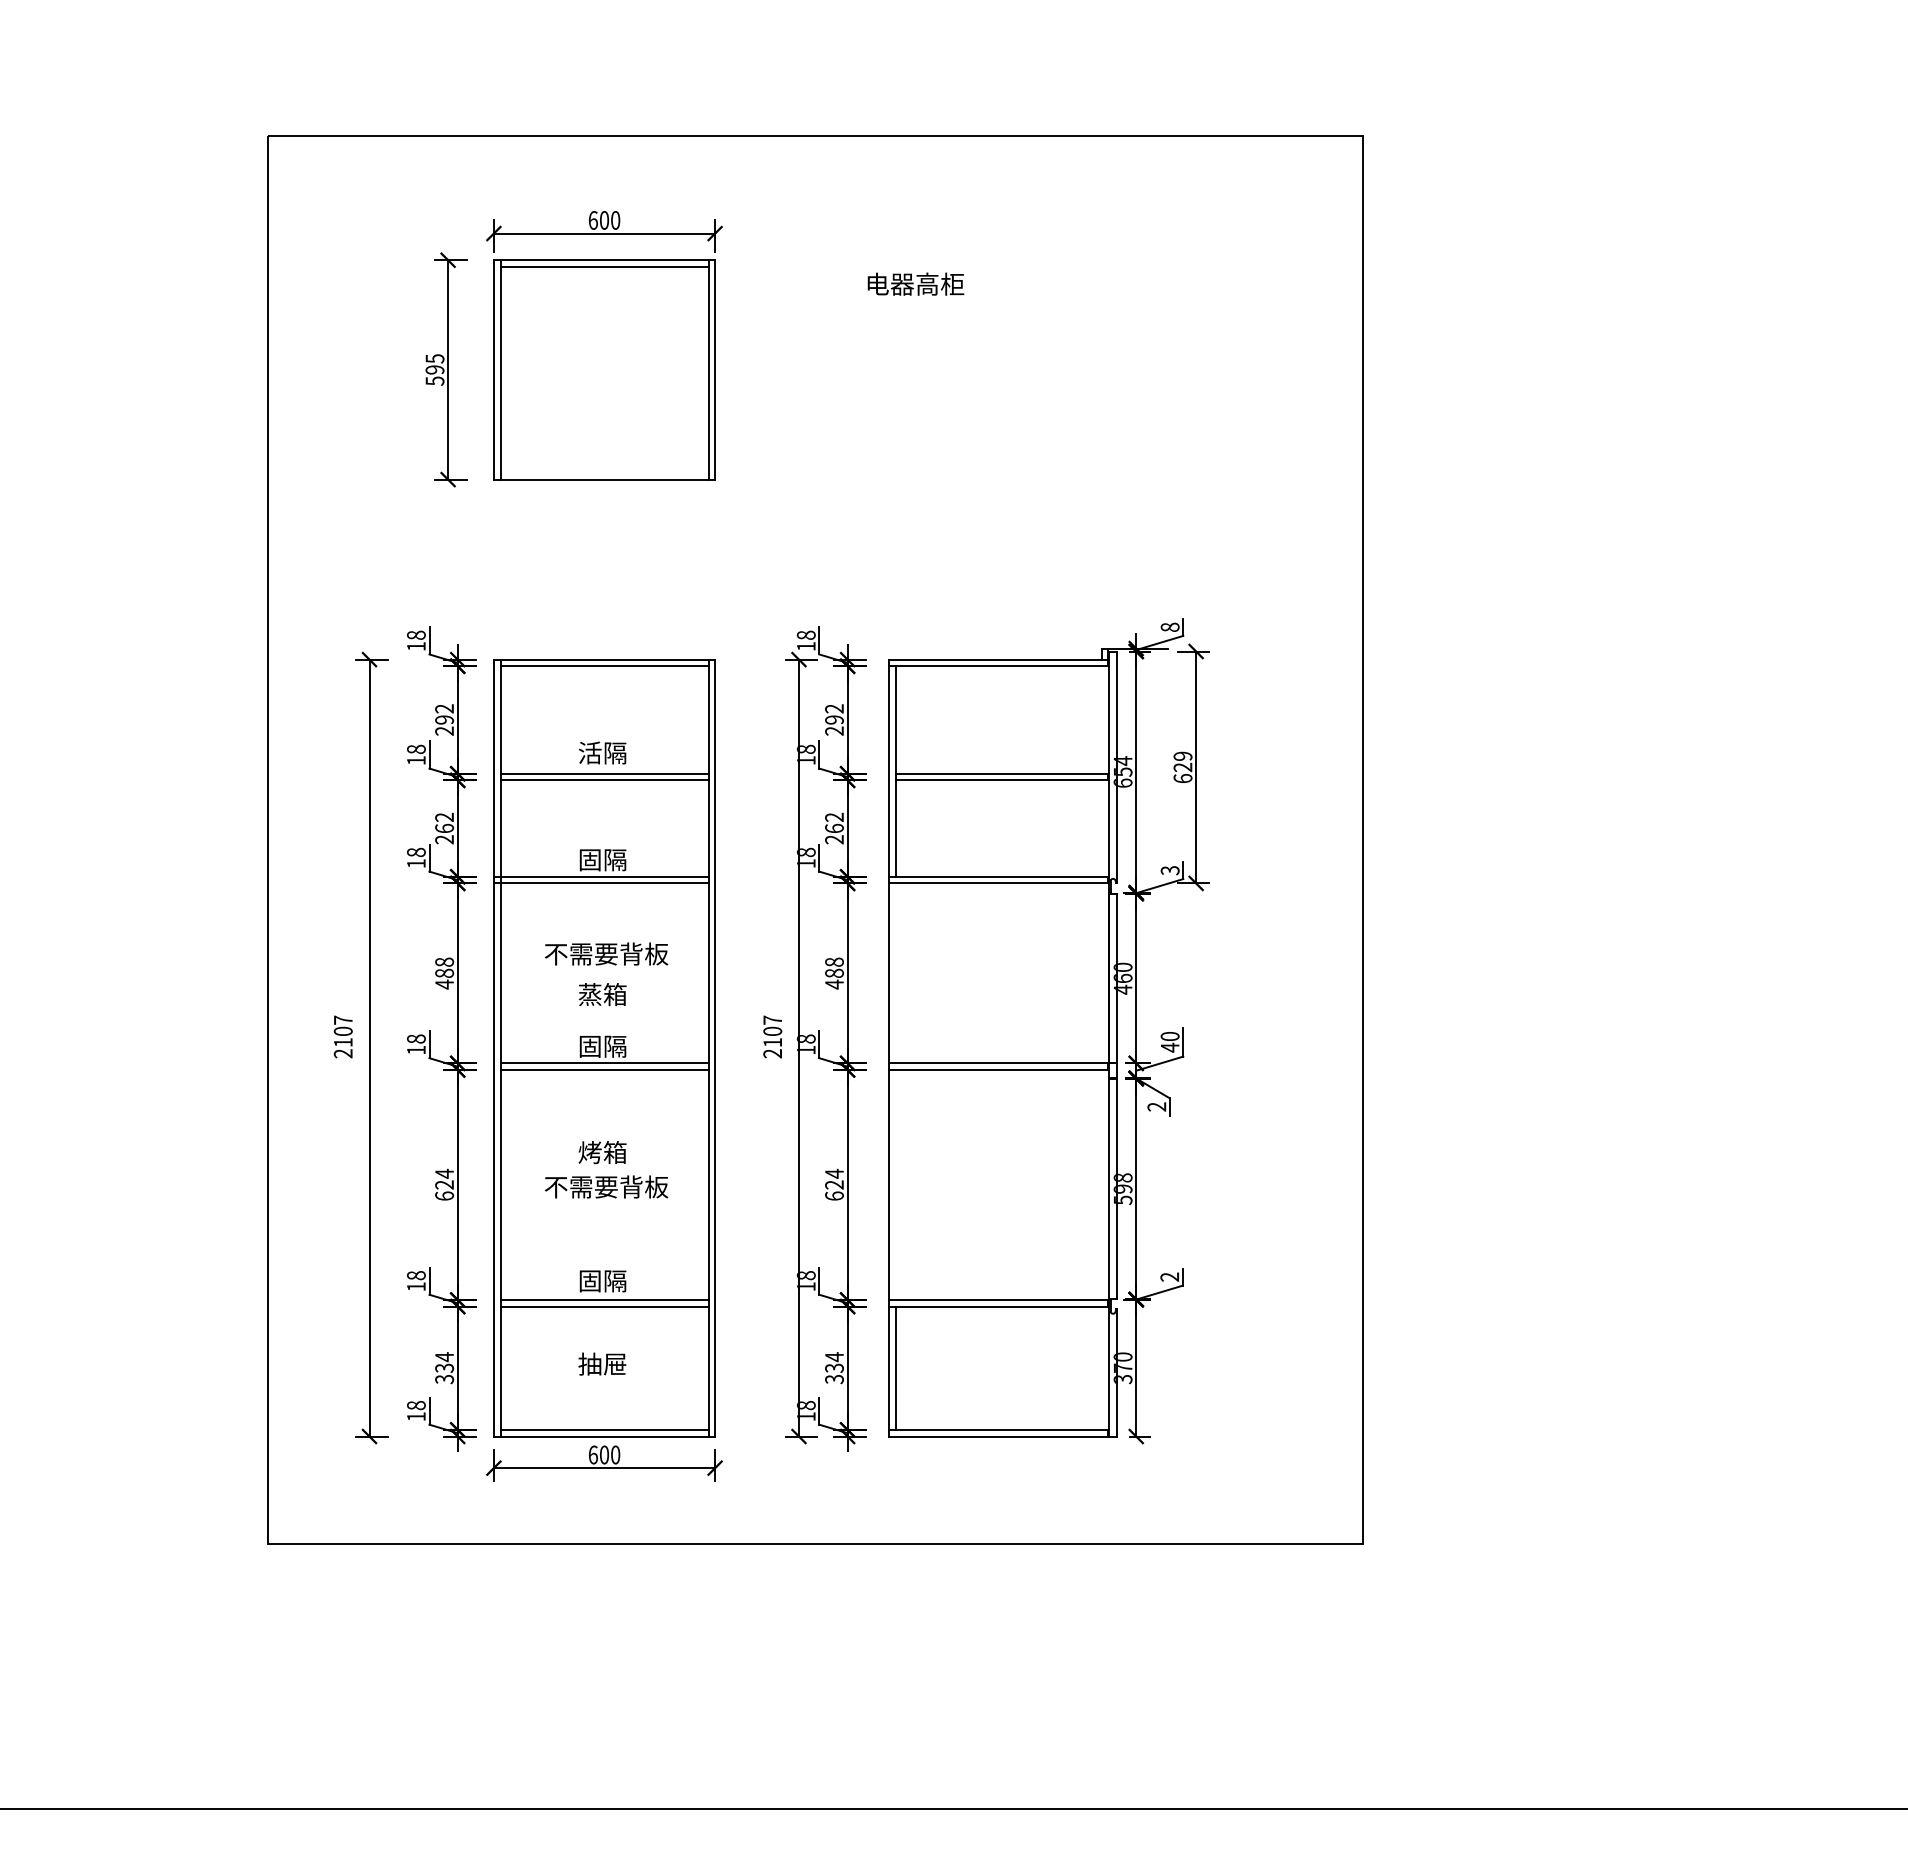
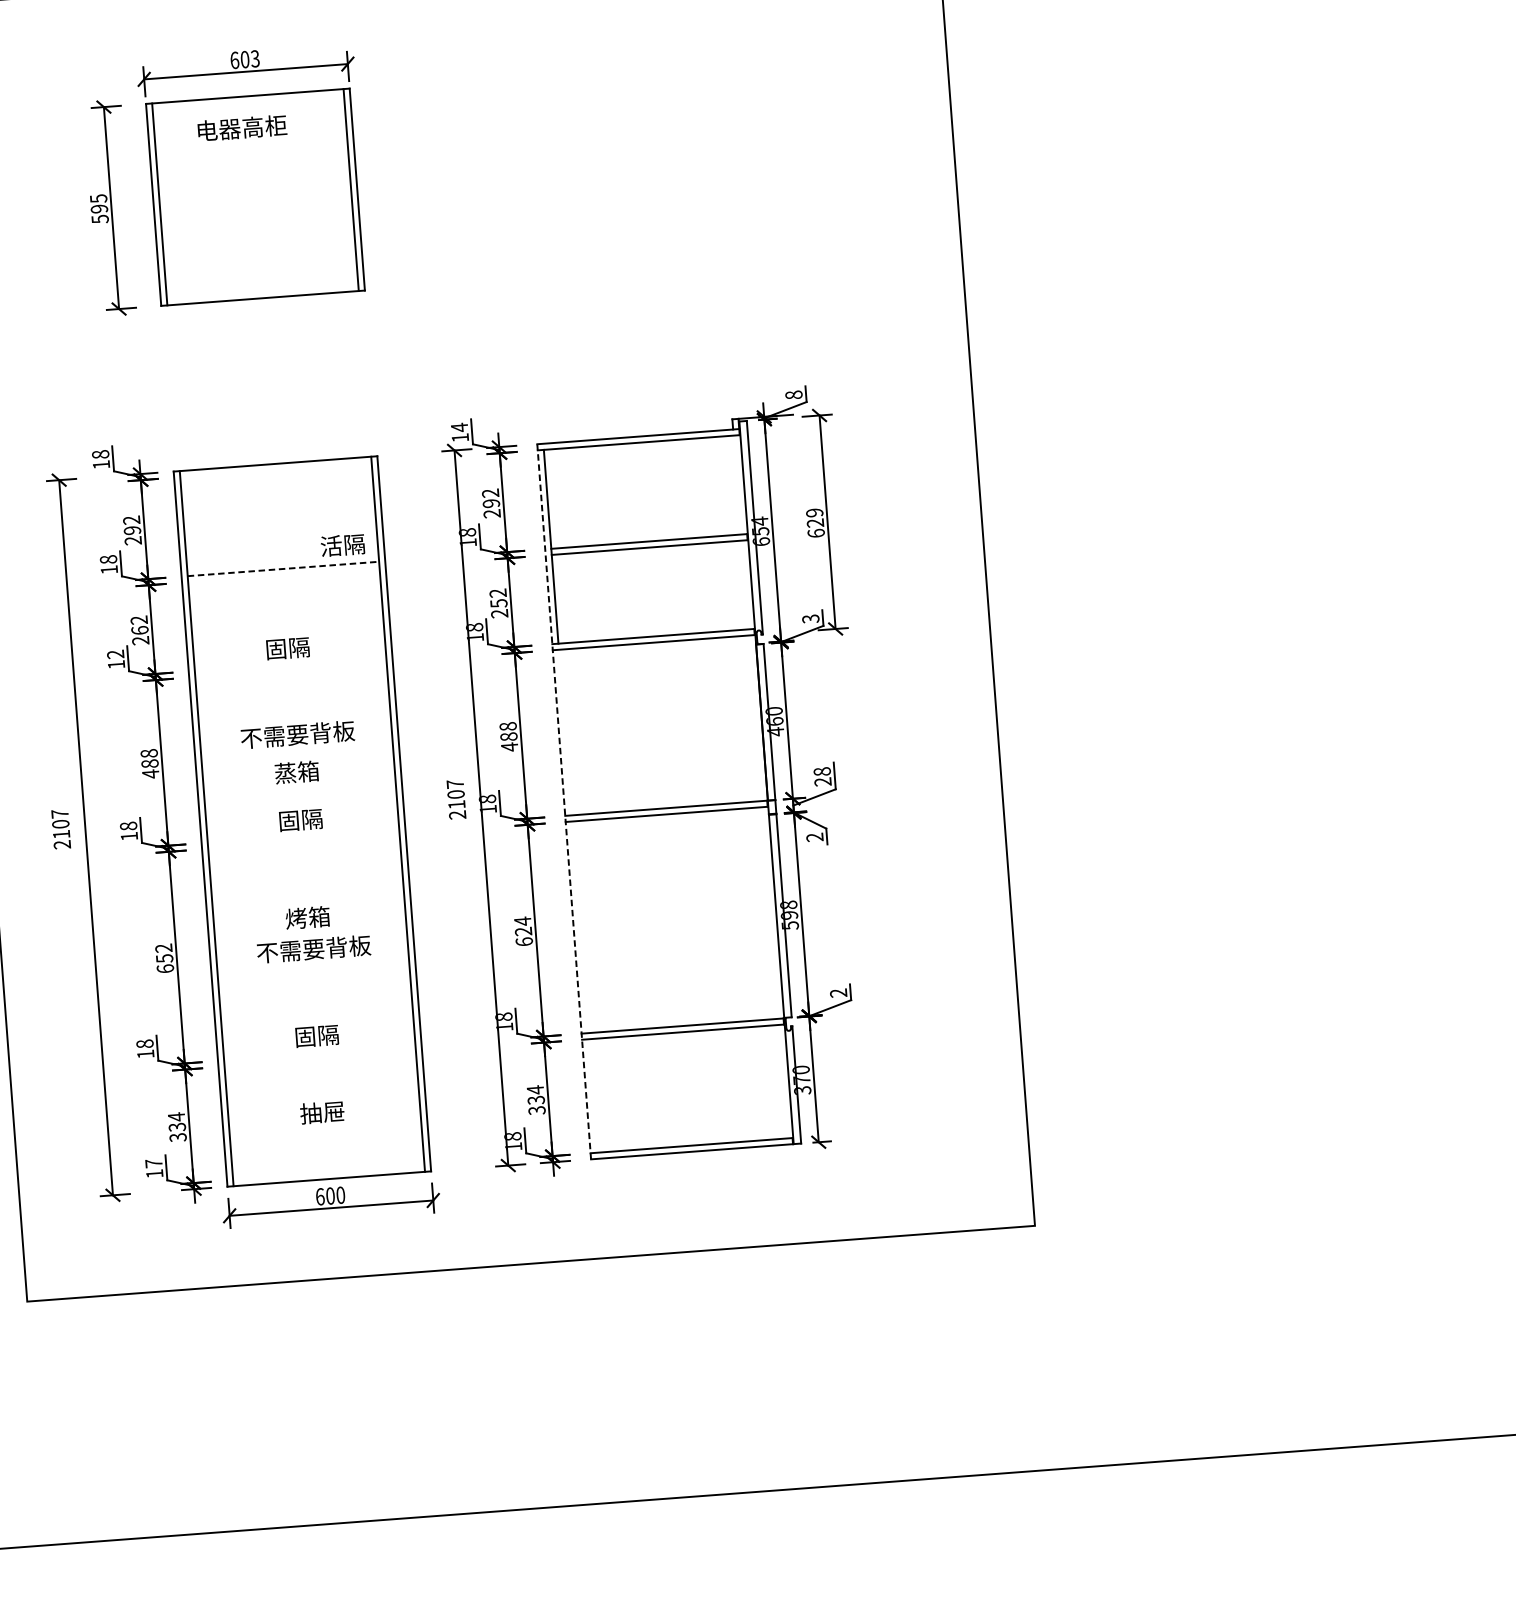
text: (615, 220) -> (255, 58), 600 -> 603
line: (604, 266) -> (248, 102), removed
text: (915, 283) -> (241, 127), moved
text: (805, 635) -> (458, 427), 18 -> 14
line: (604, 666) -> (275, 470), removed
text: (602, 752) -> (342, 544), moved
line: (604, 773) -> (283, 568), solid -> dashed
line: (604, 780) -> (283, 575), removed
text: (834, 828) -> (498, 603), 262 -> 252
text: (416, 852) -> (115, 654), 18 -> 12
line: (600, 876) -> (286, 663), removed
line: (600, 883) -> (287, 670), removed
text: (1169, 1041) -> (822, 776), 40 -> 28
line: (888, 1047) -> (563, 801), solid -> dashed
line: (604, 1063) -> (303, 835), removed
line: (604, 1070) -> (303, 842), removed
text: (444, 1178) -> (164, 952), 624 -> 652
line: (604, 1299) -> (319, 1052), removed
line: (604, 1306) -> (320, 1059), removed
line: (895, 1367) -> (592, 1095), removed
text: (416, 1405) -> (154, 1163), 18 -> 17
line: (604, 1429) -> (328, 1172), removed

